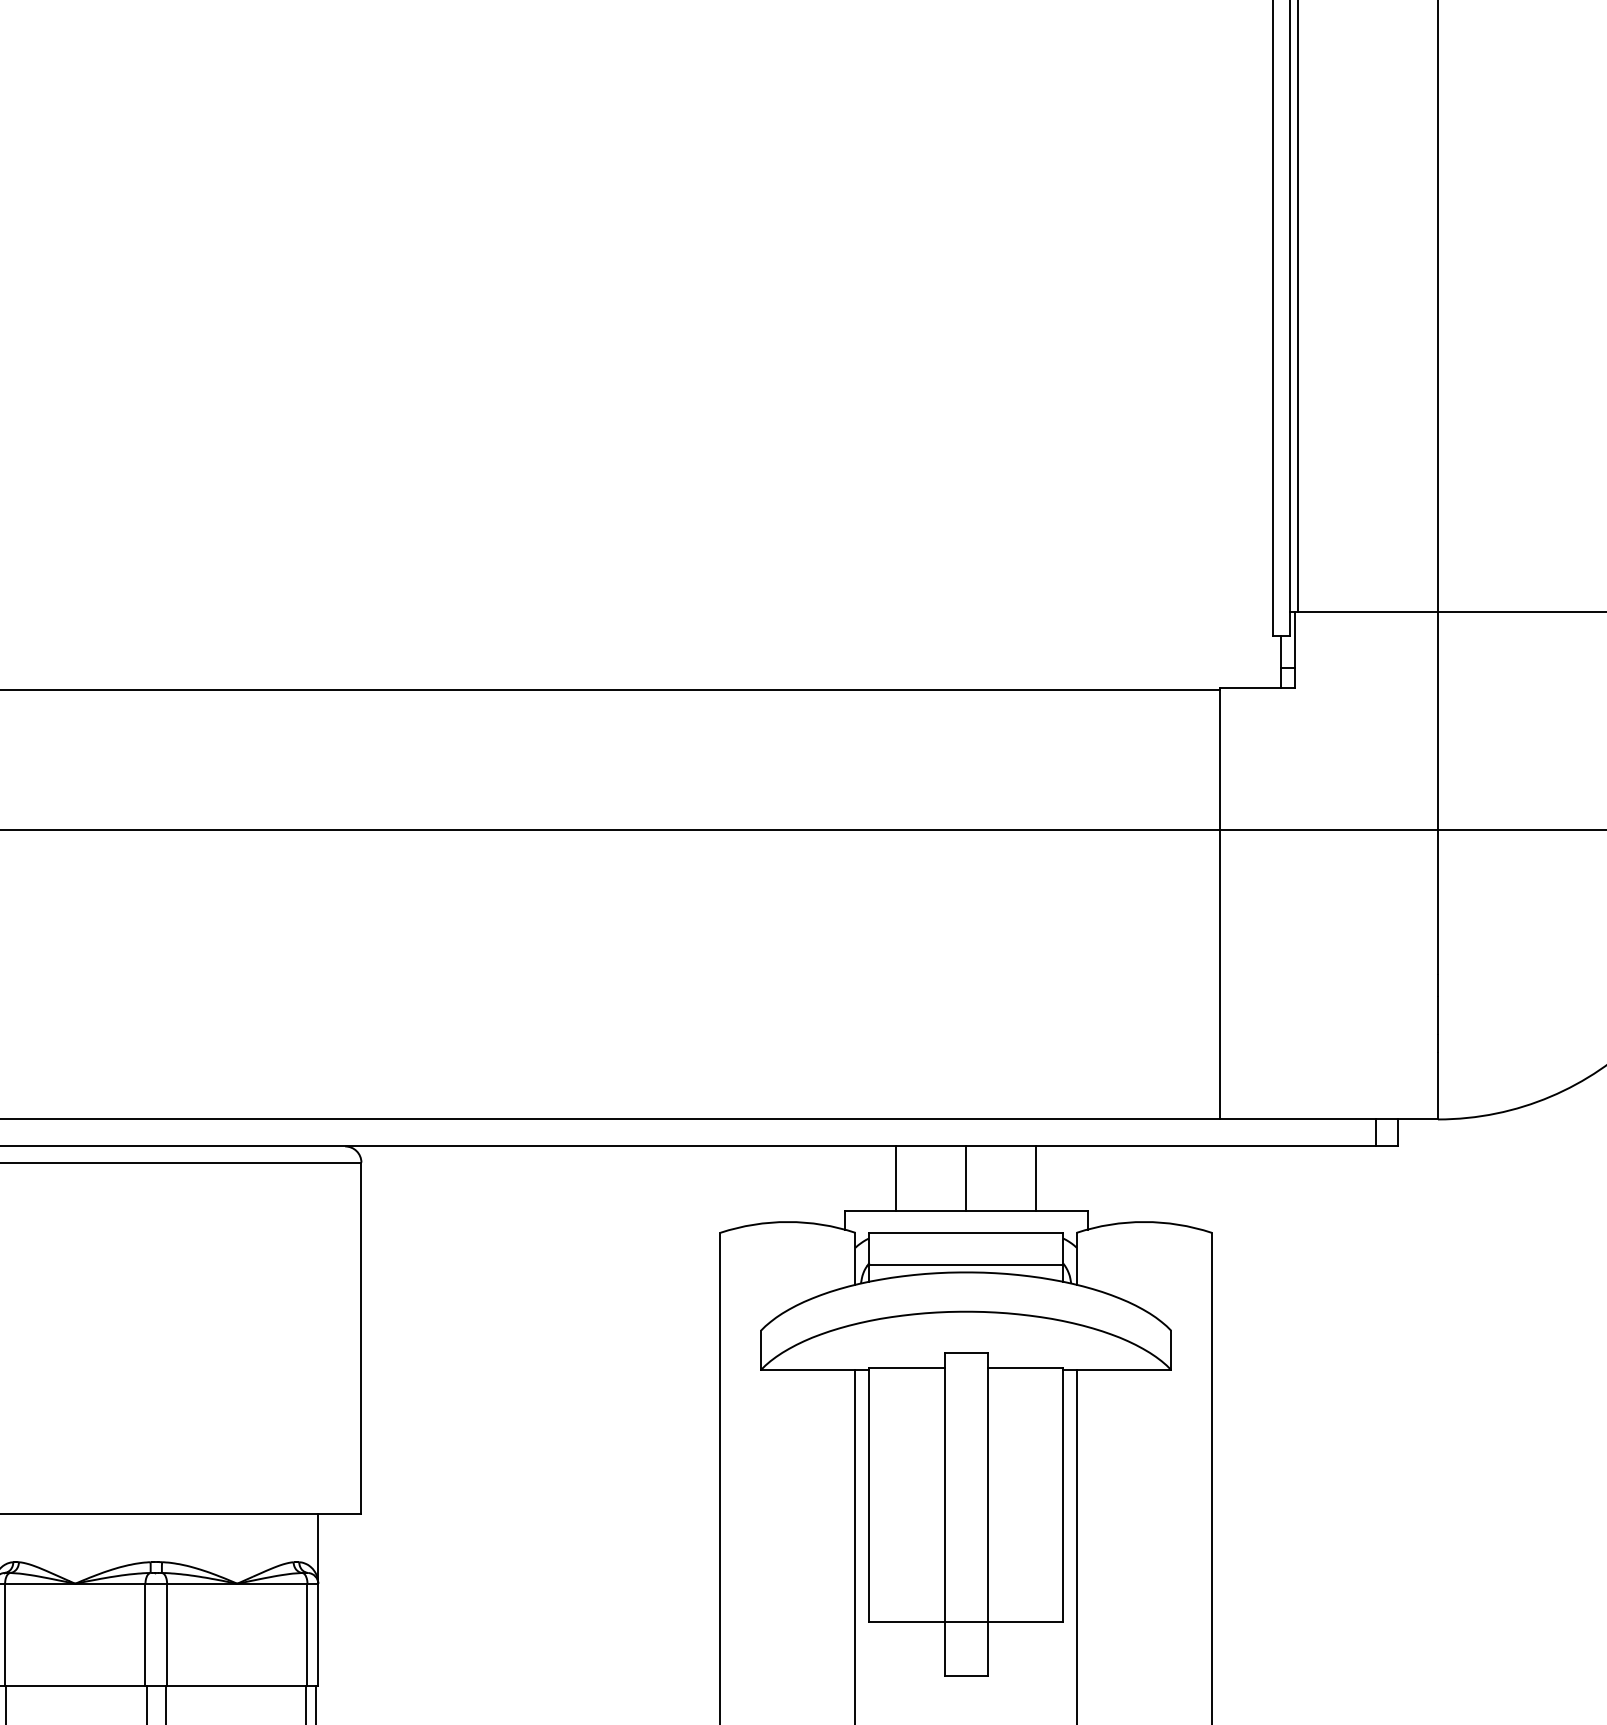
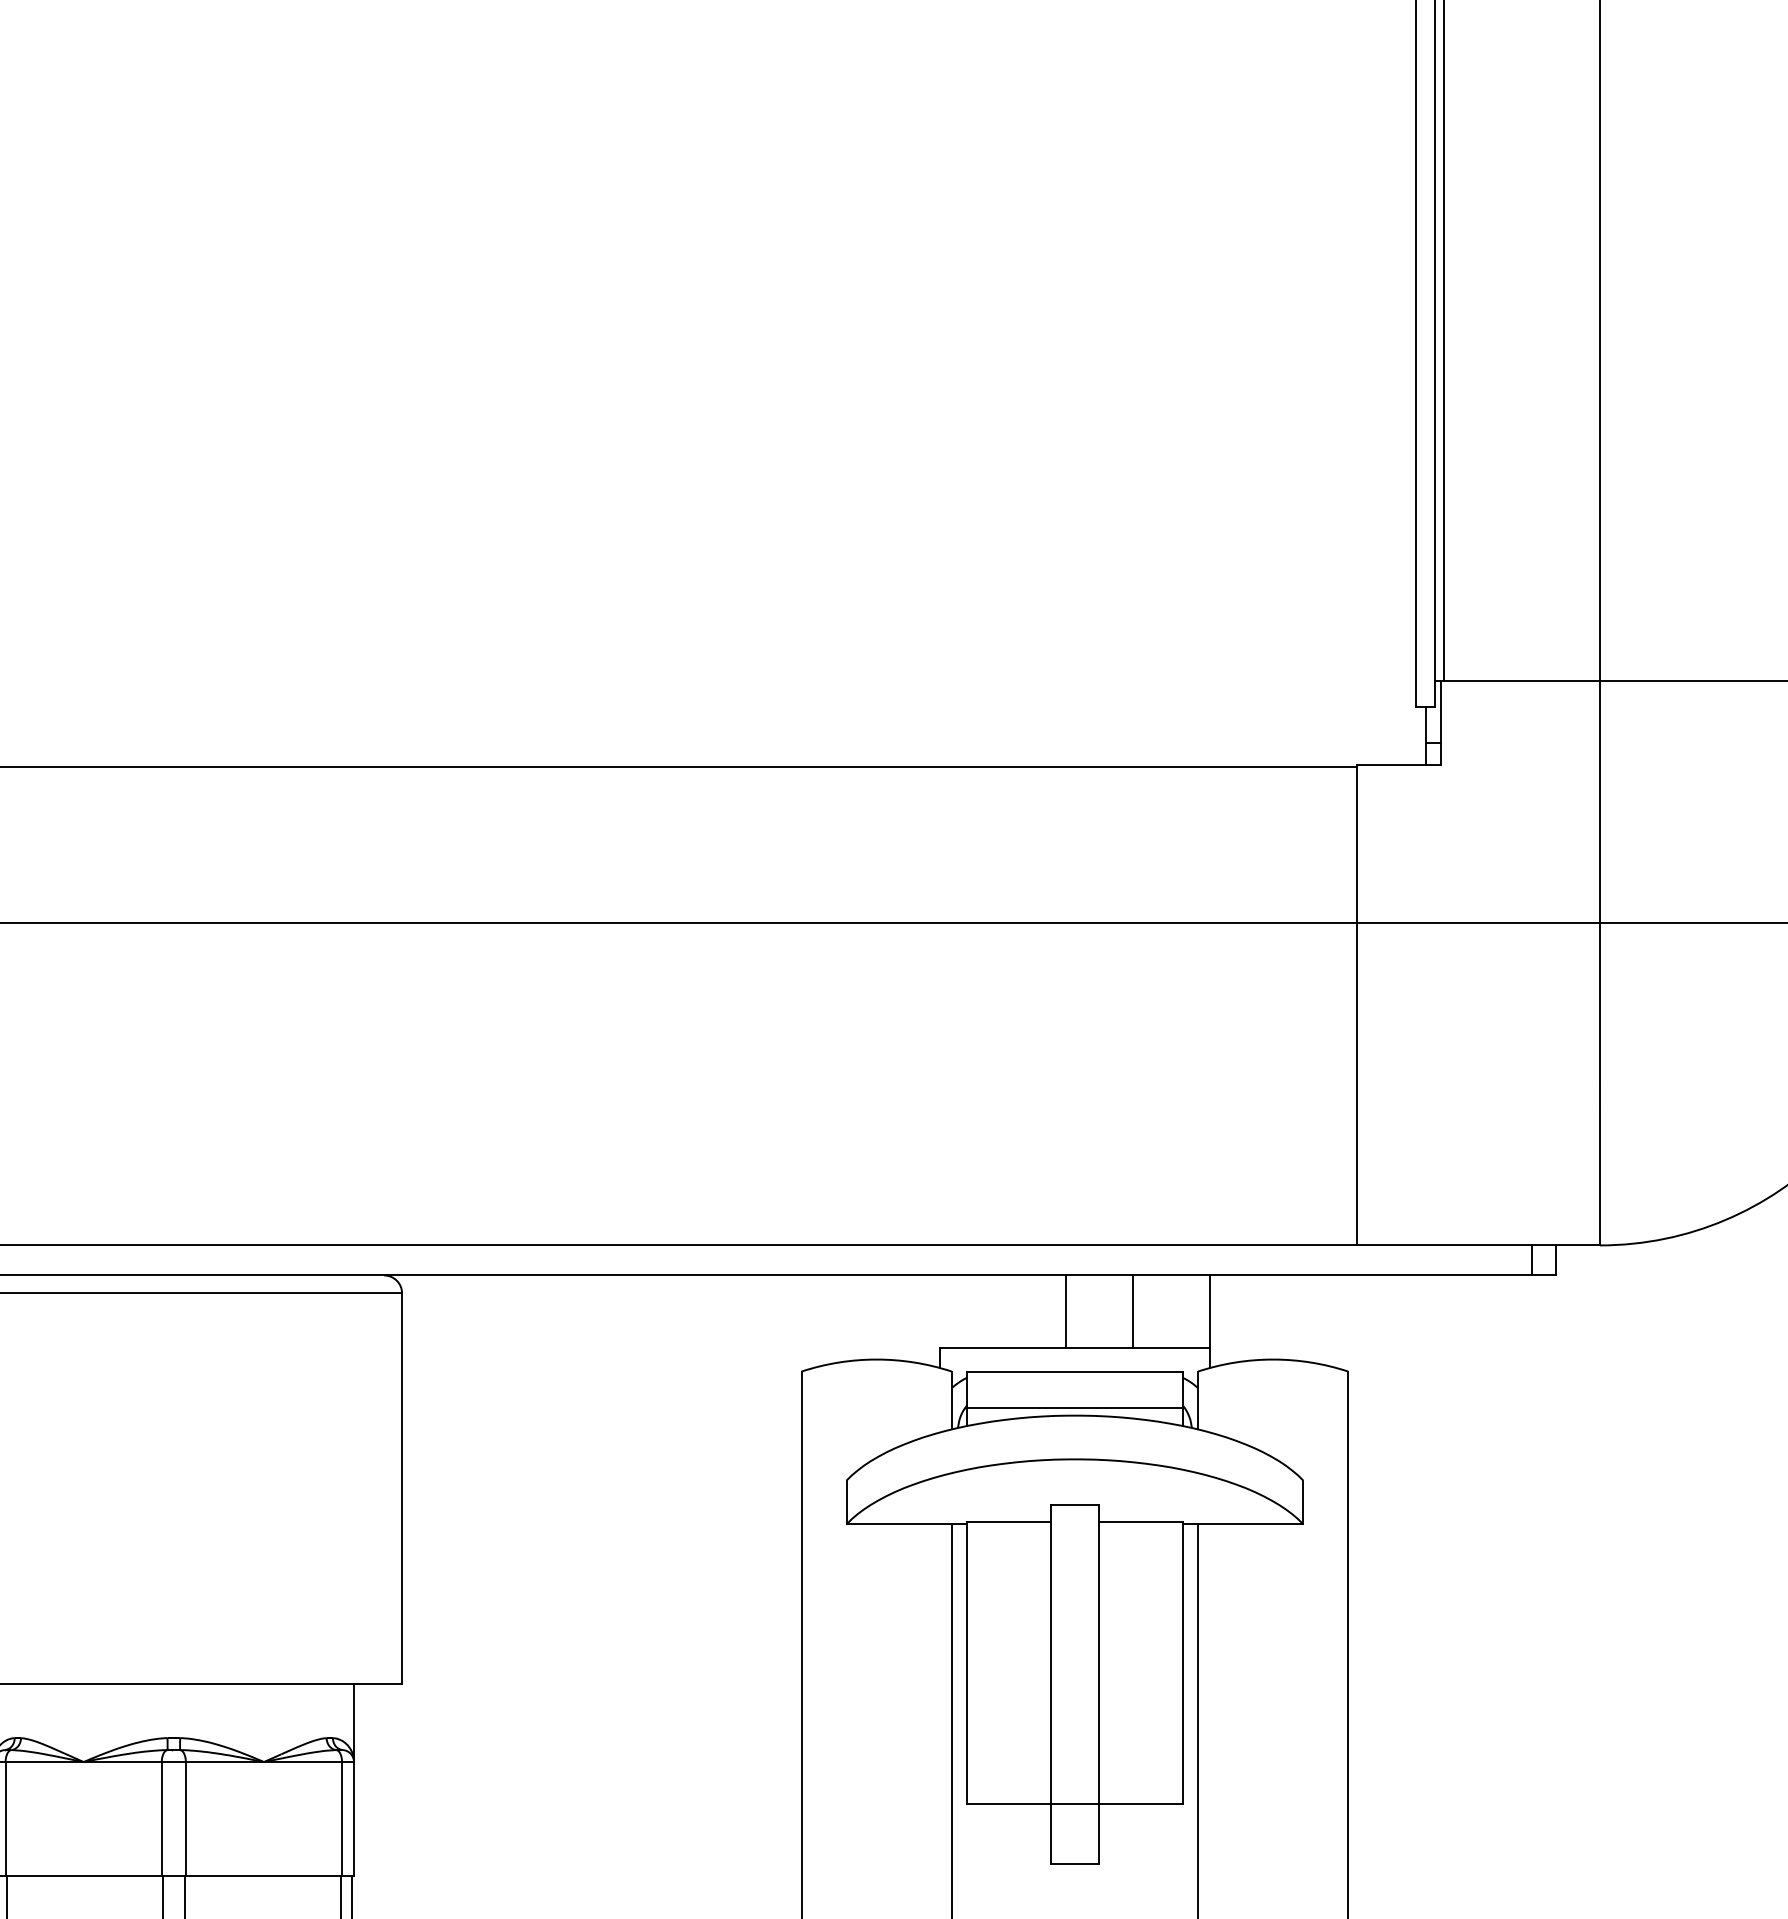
line: (895, 1178) -> (1065, 1311), moved
line: (965, 1178) -> (1132, 1311), moved
line: (1036, 1178) -> (1210, 1311), moved

